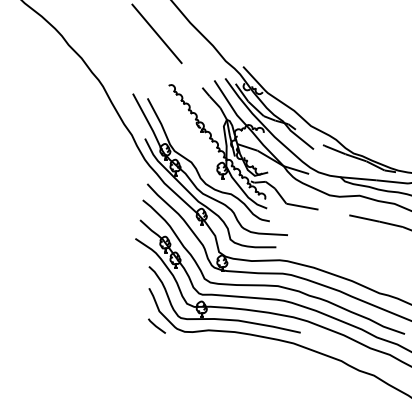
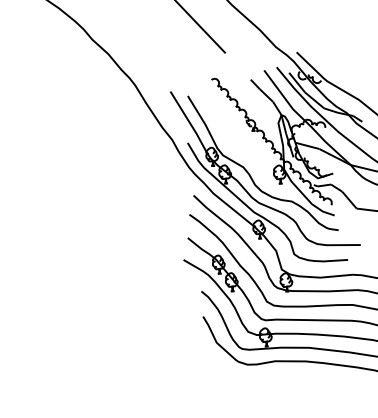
line: (156, 325) -> (214, 359), removed

